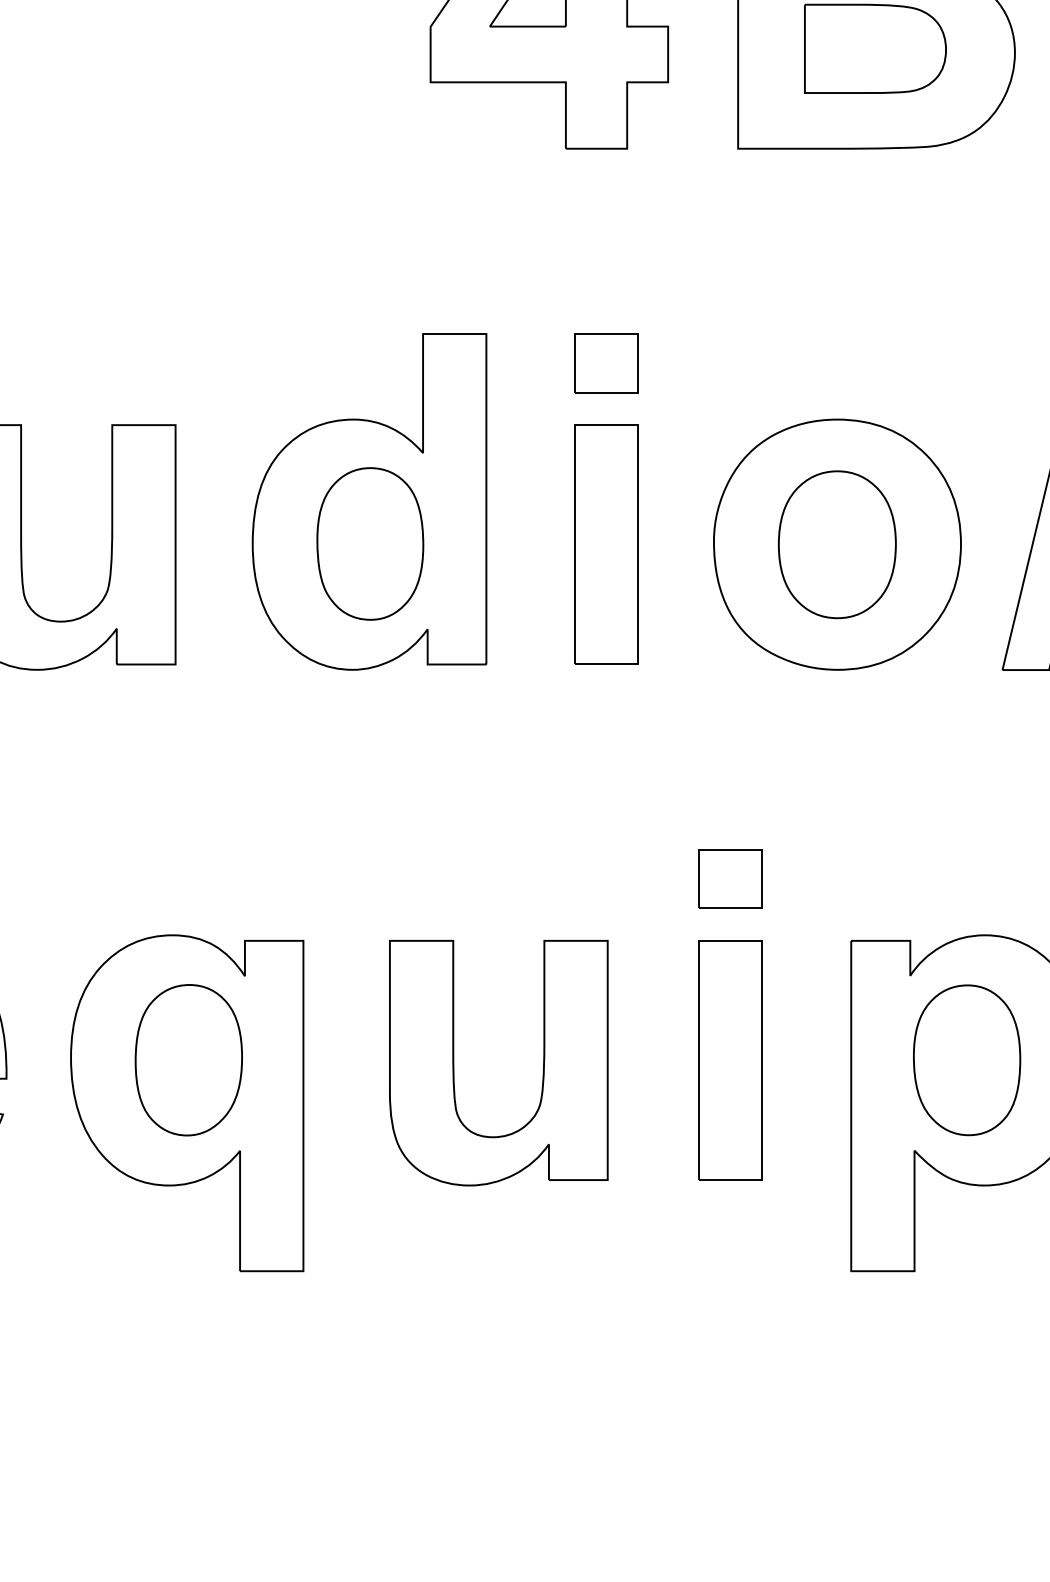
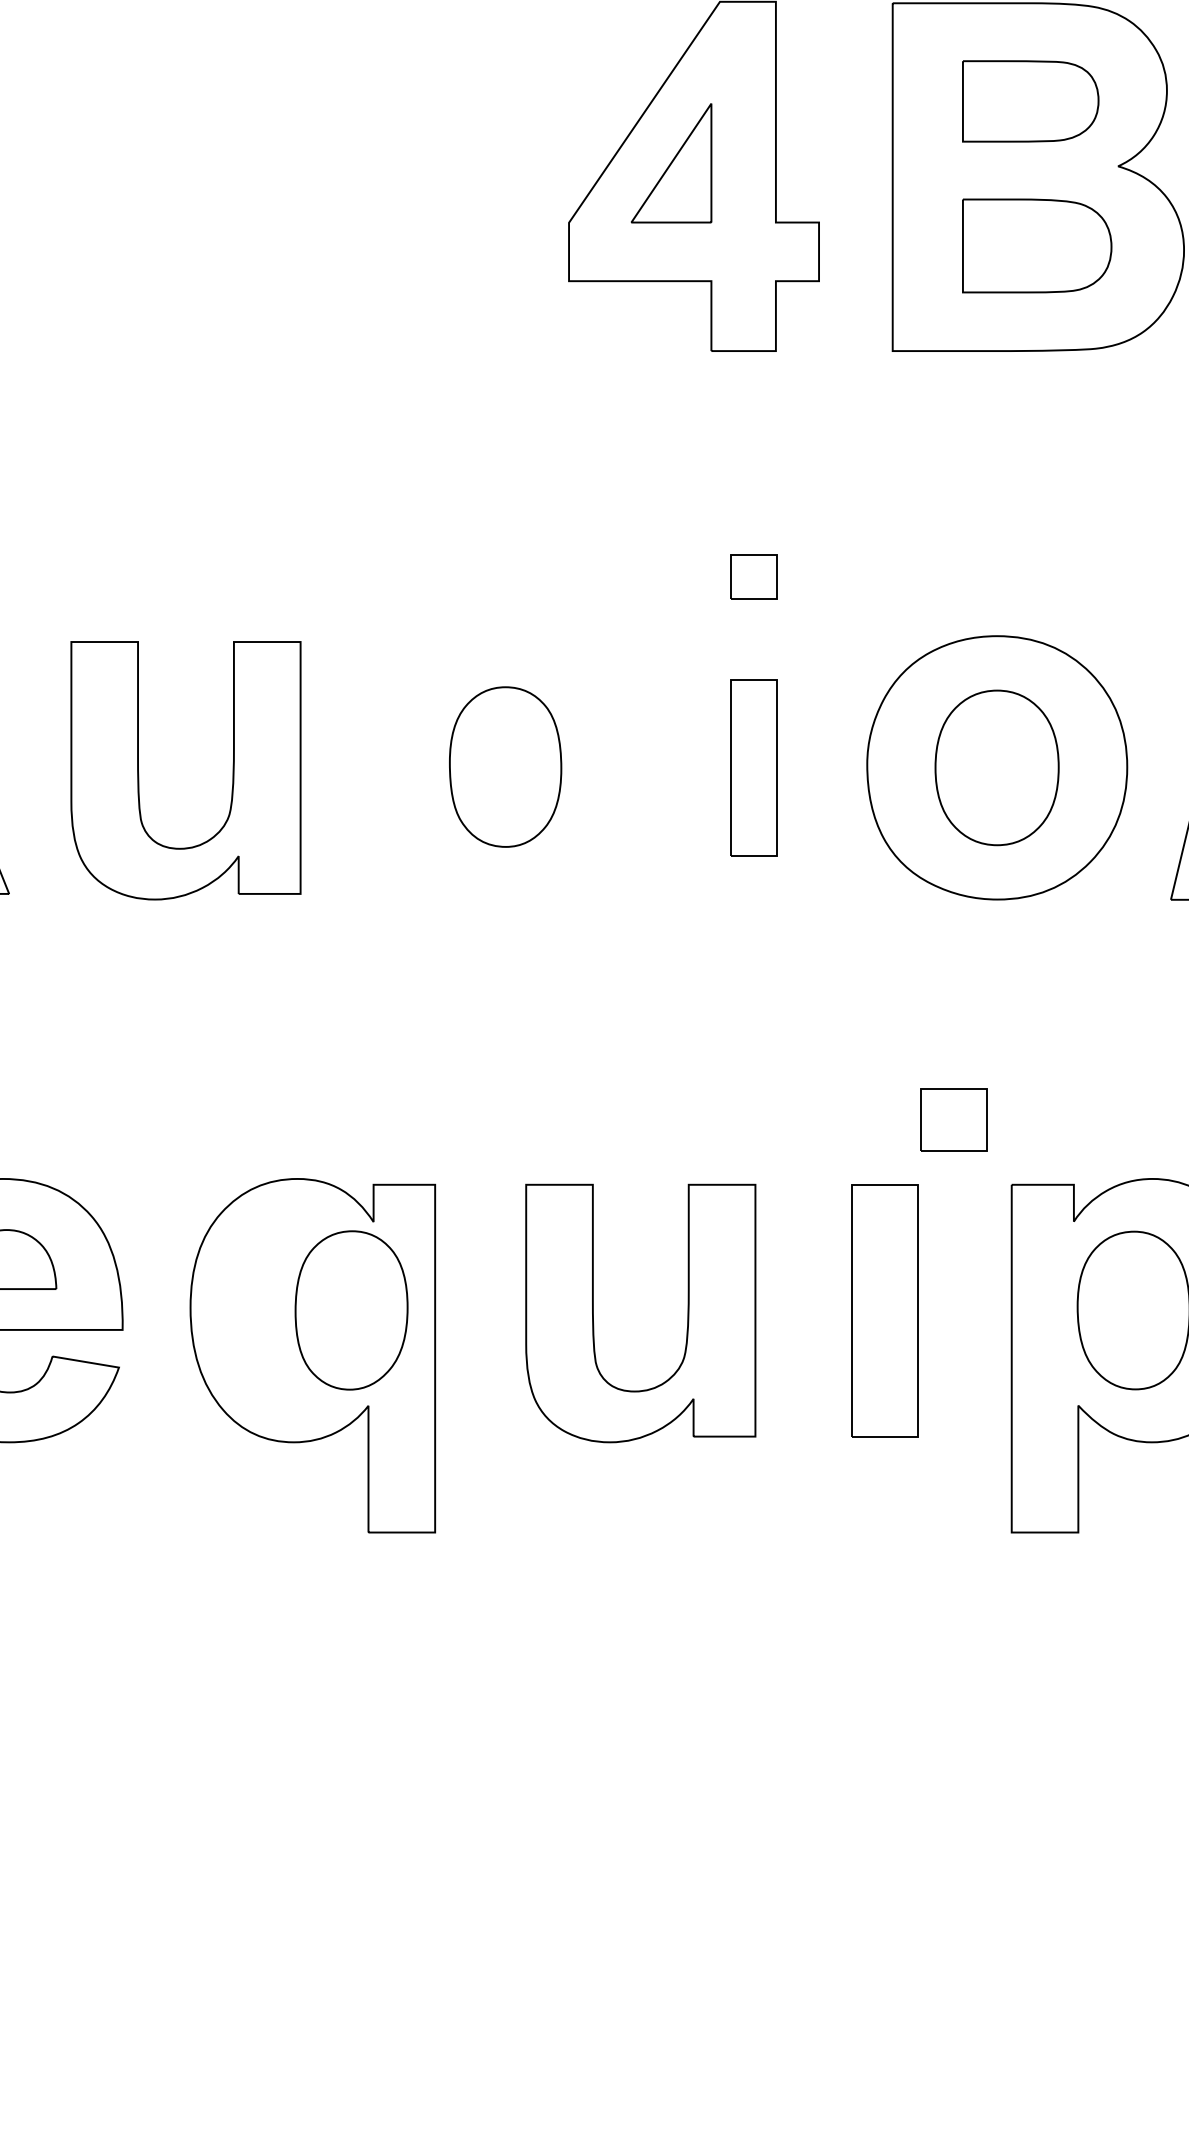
part: (605, 362) -> (753, 576), size x0.7
part: (369, 501) -> (504, 722), removed
part: (605, 544) -> (753, 767), size x0.7
part: (730, 878) -> (953, 1119), moved
part: (188, 1060) -> (351, 1310), moved

